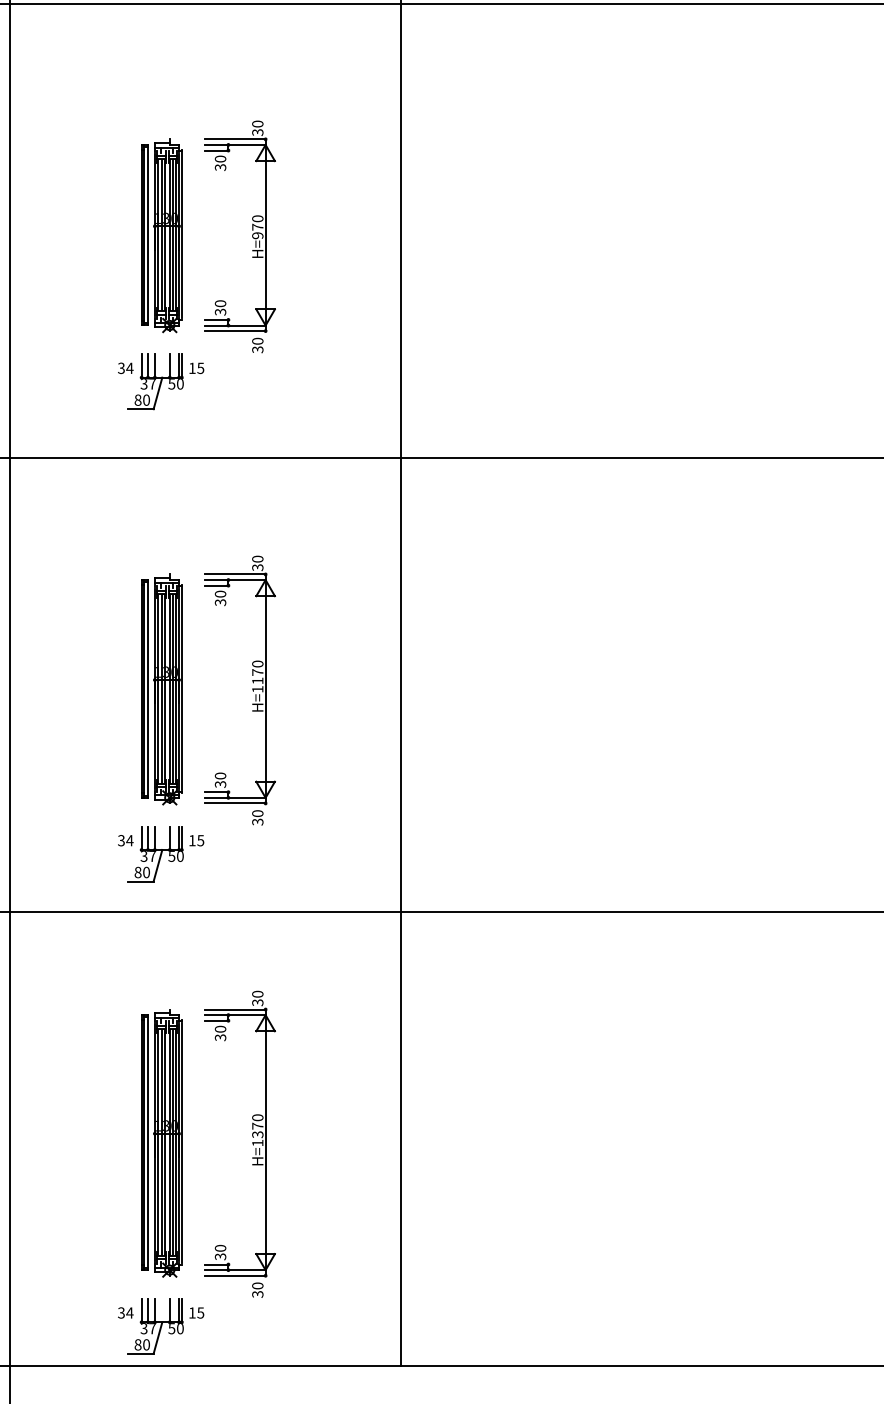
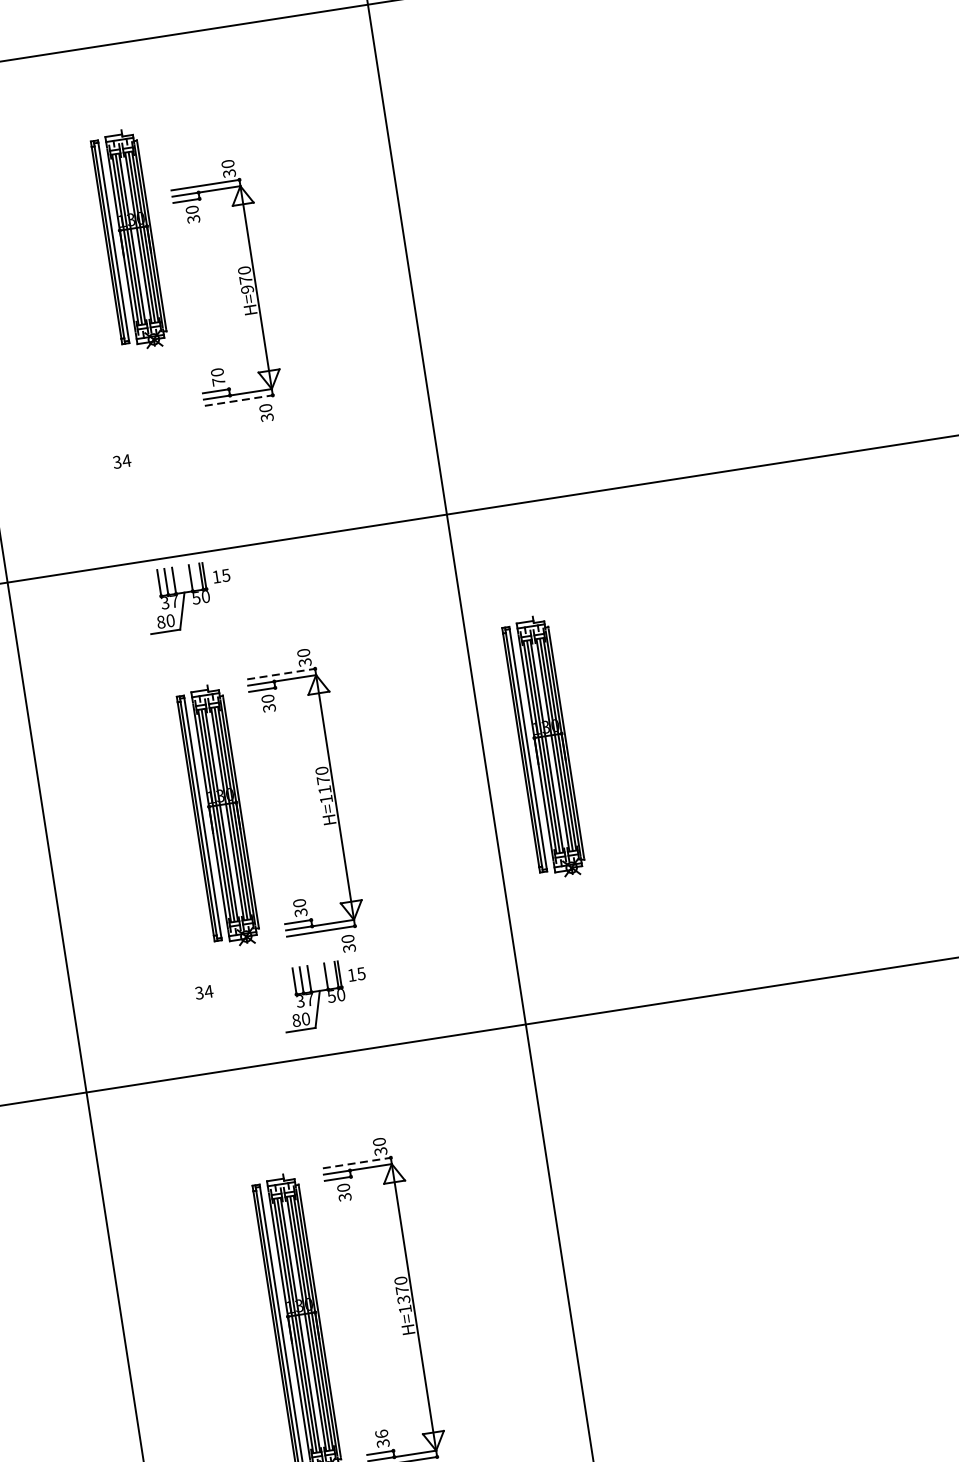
part: (161, 235) -> (128, 239), moved
text: (220, 311) -> (218, 381), 30 -> 70
line: (235, 331) -> (239, 401), solid -> dashed
part: (165, 381) -> (188, 596), moved
line: (235, 574) -> (281, 674), solid -> dashed
part: (453, 673) -> (543, 747), added
part: (165, 854) -> (324, 995), moved
line: (235, 1009) -> (356, 1162), solid -> dashed
text: (220, 1247) -> (381, 1433), 30 -> 36

